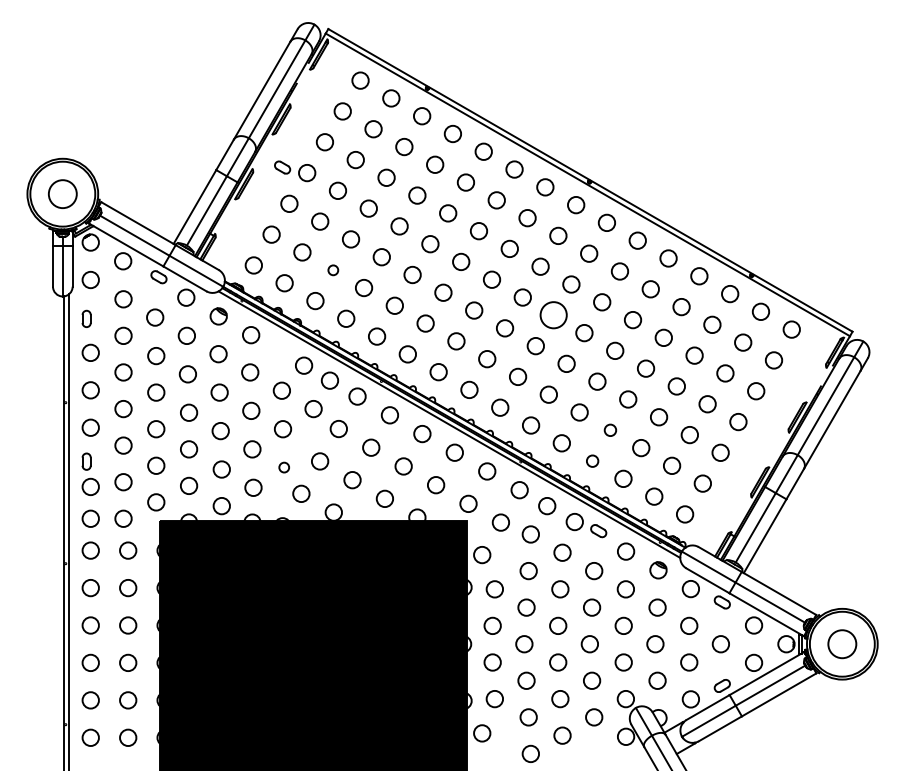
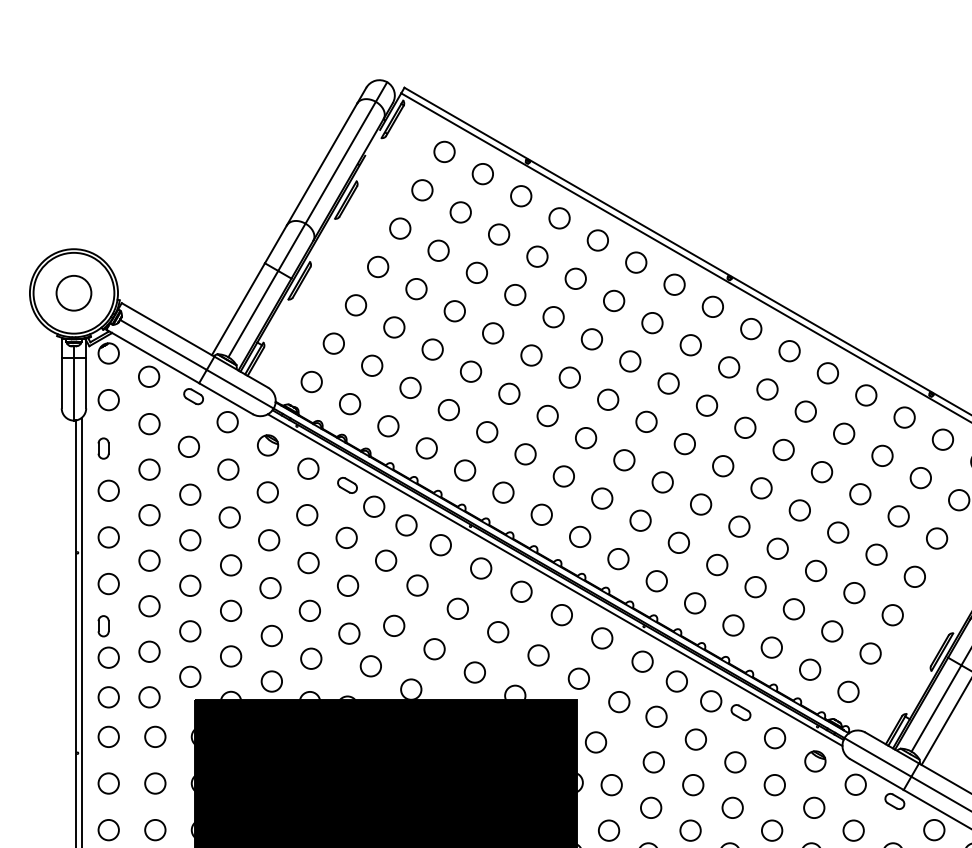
part: (282, 167) -> (347, 485), moved
circle: (333, 270) -> (410, 388), size x1.67
circle: (553, 315) -> (684, 444), size x0.62
circle: (610, 430) -> (755, 587), size x1.43
circle: (592, 461) -> (733, 626), size x1.43
circle: (284, 467) -> (349, 633), size x1.67

